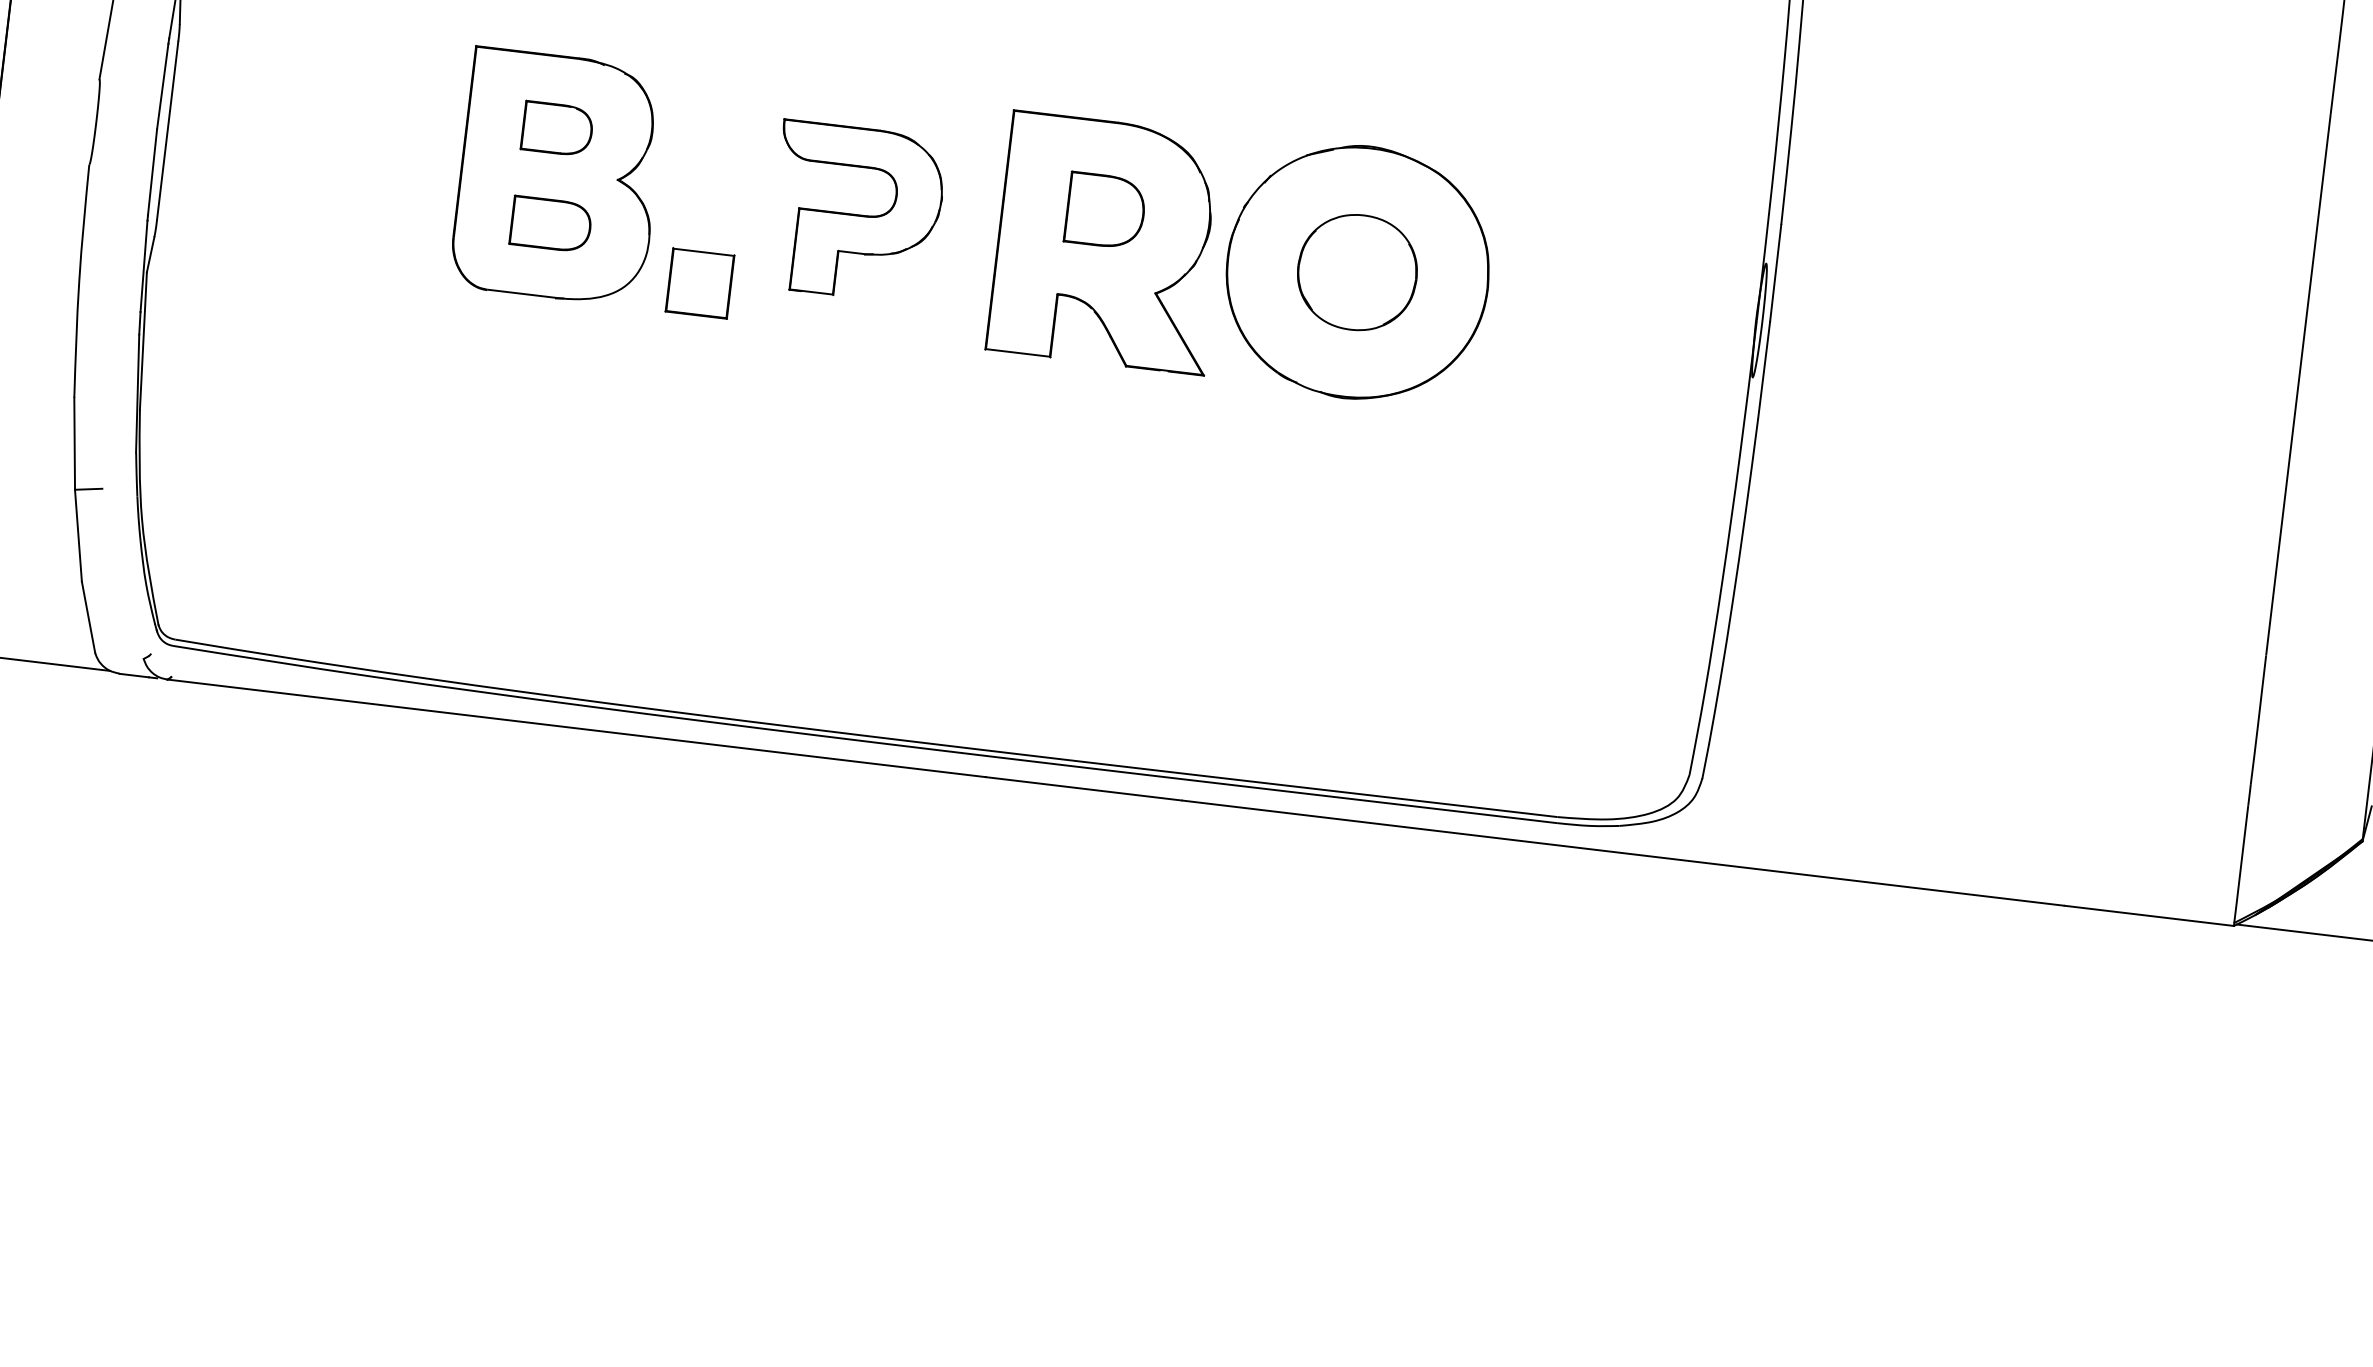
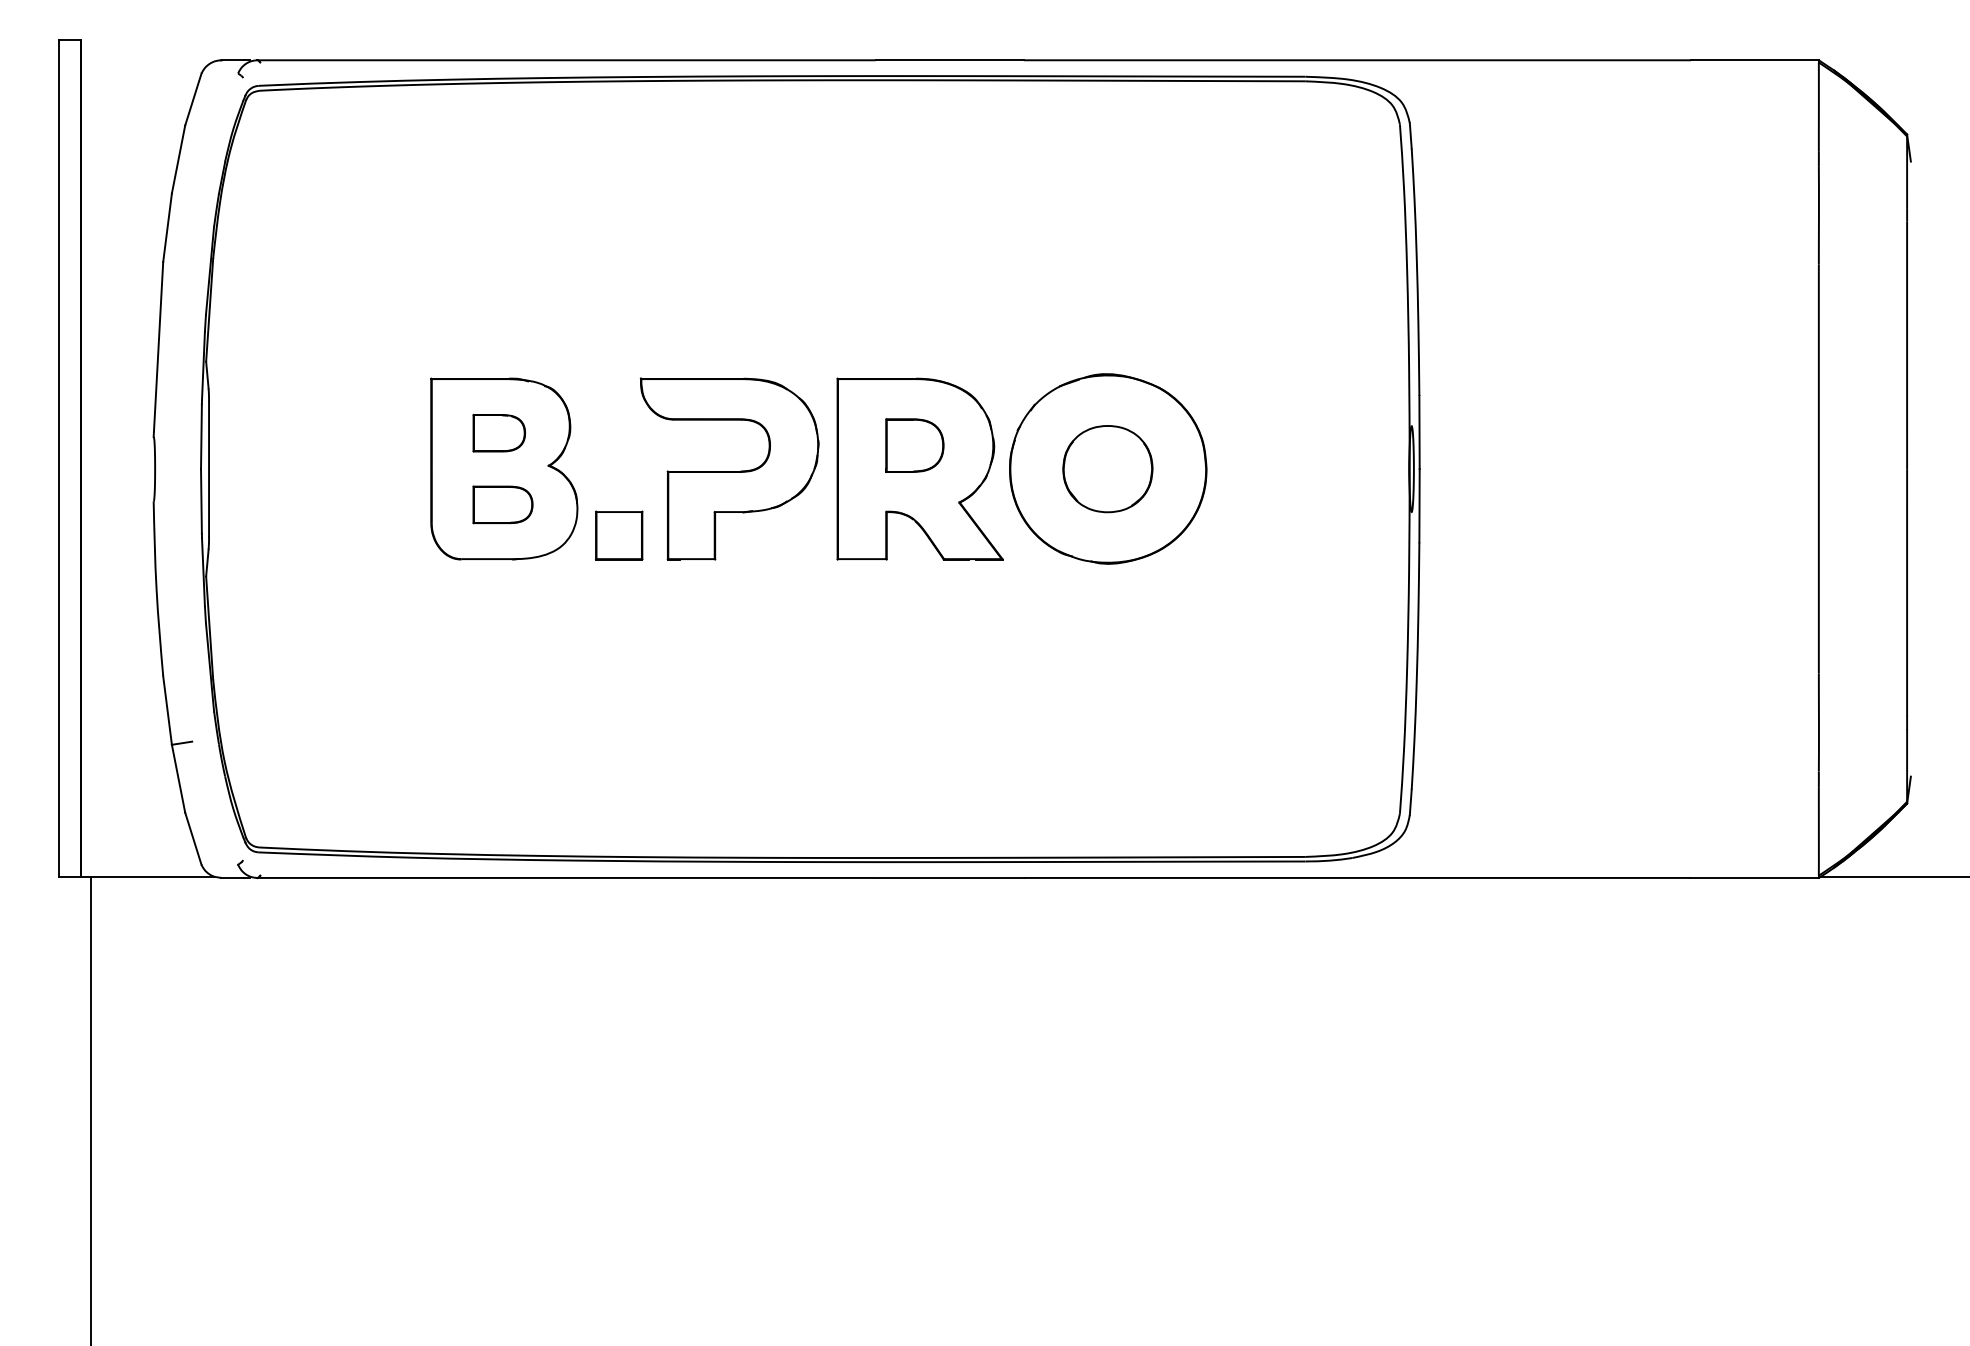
part: (856, 212) -> (729, 468), size x1.43

